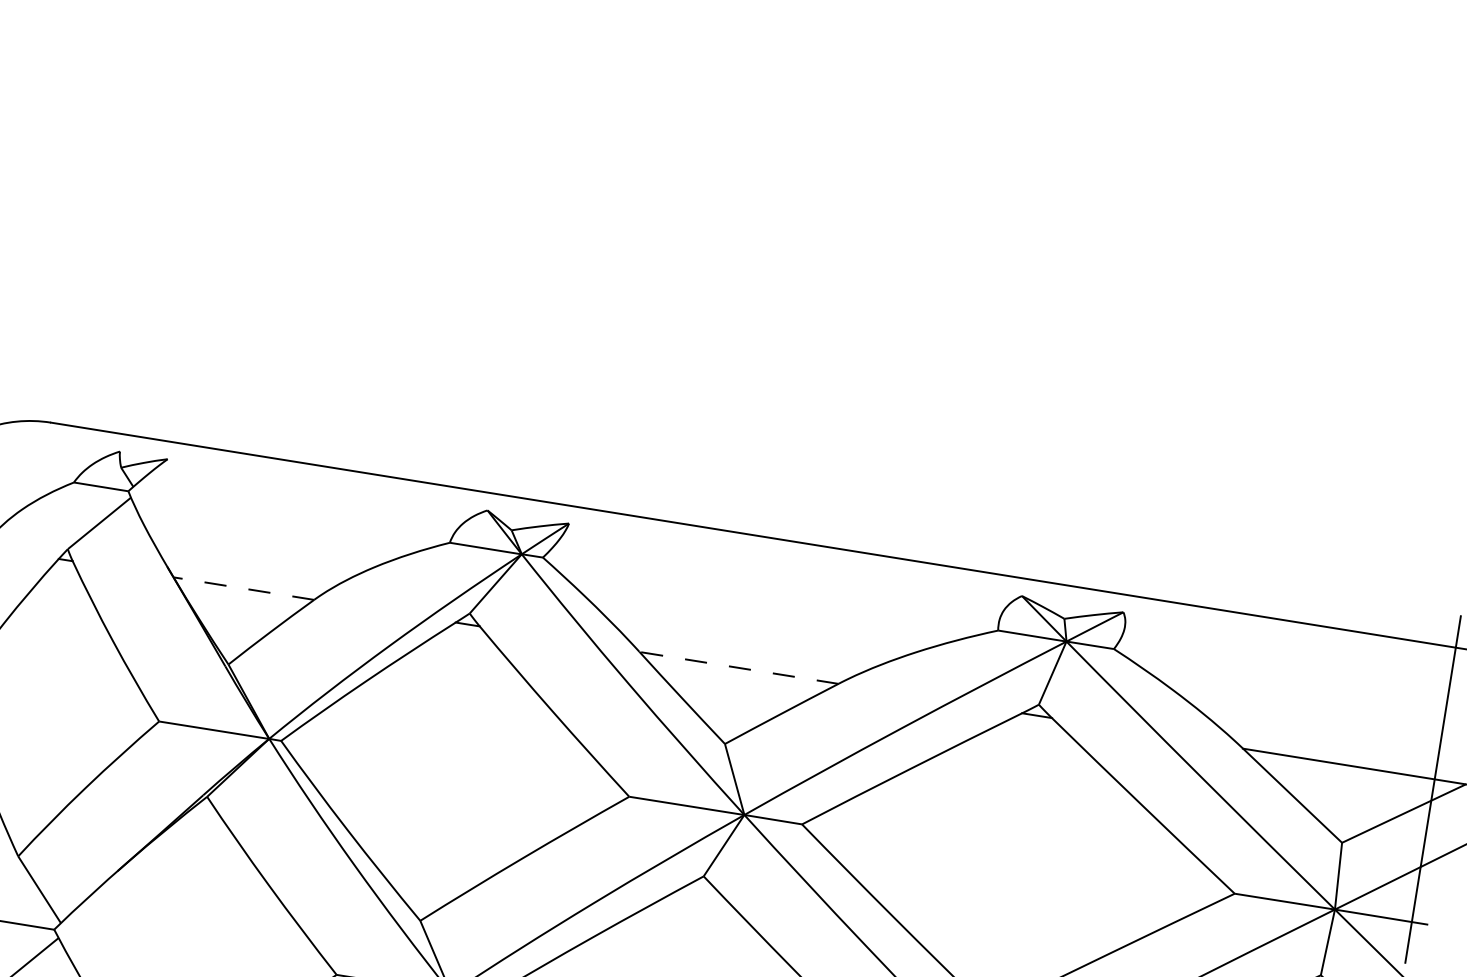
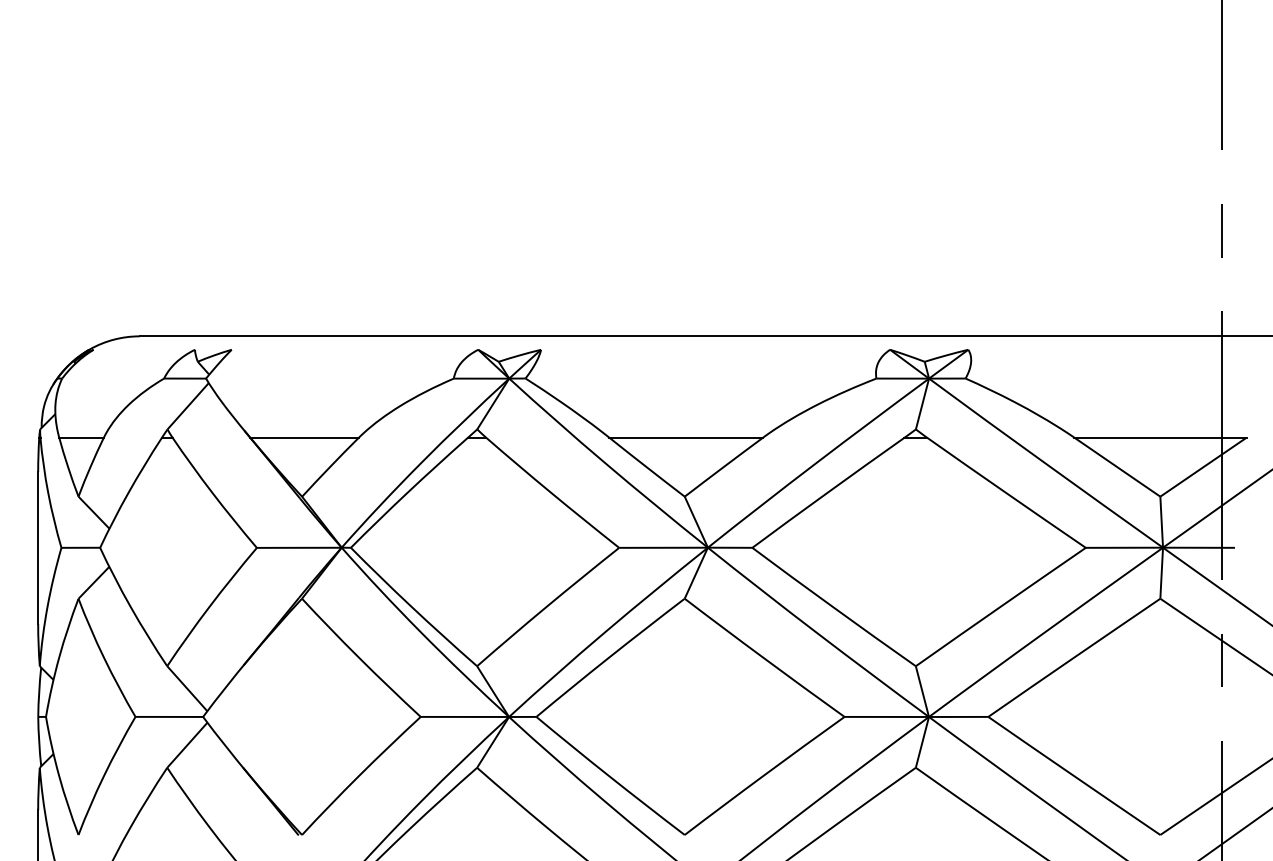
line: (243, 588) -> (304, 437), dashed -> solid
line: (739, 667) -> (686, 437), dashed -> solid

